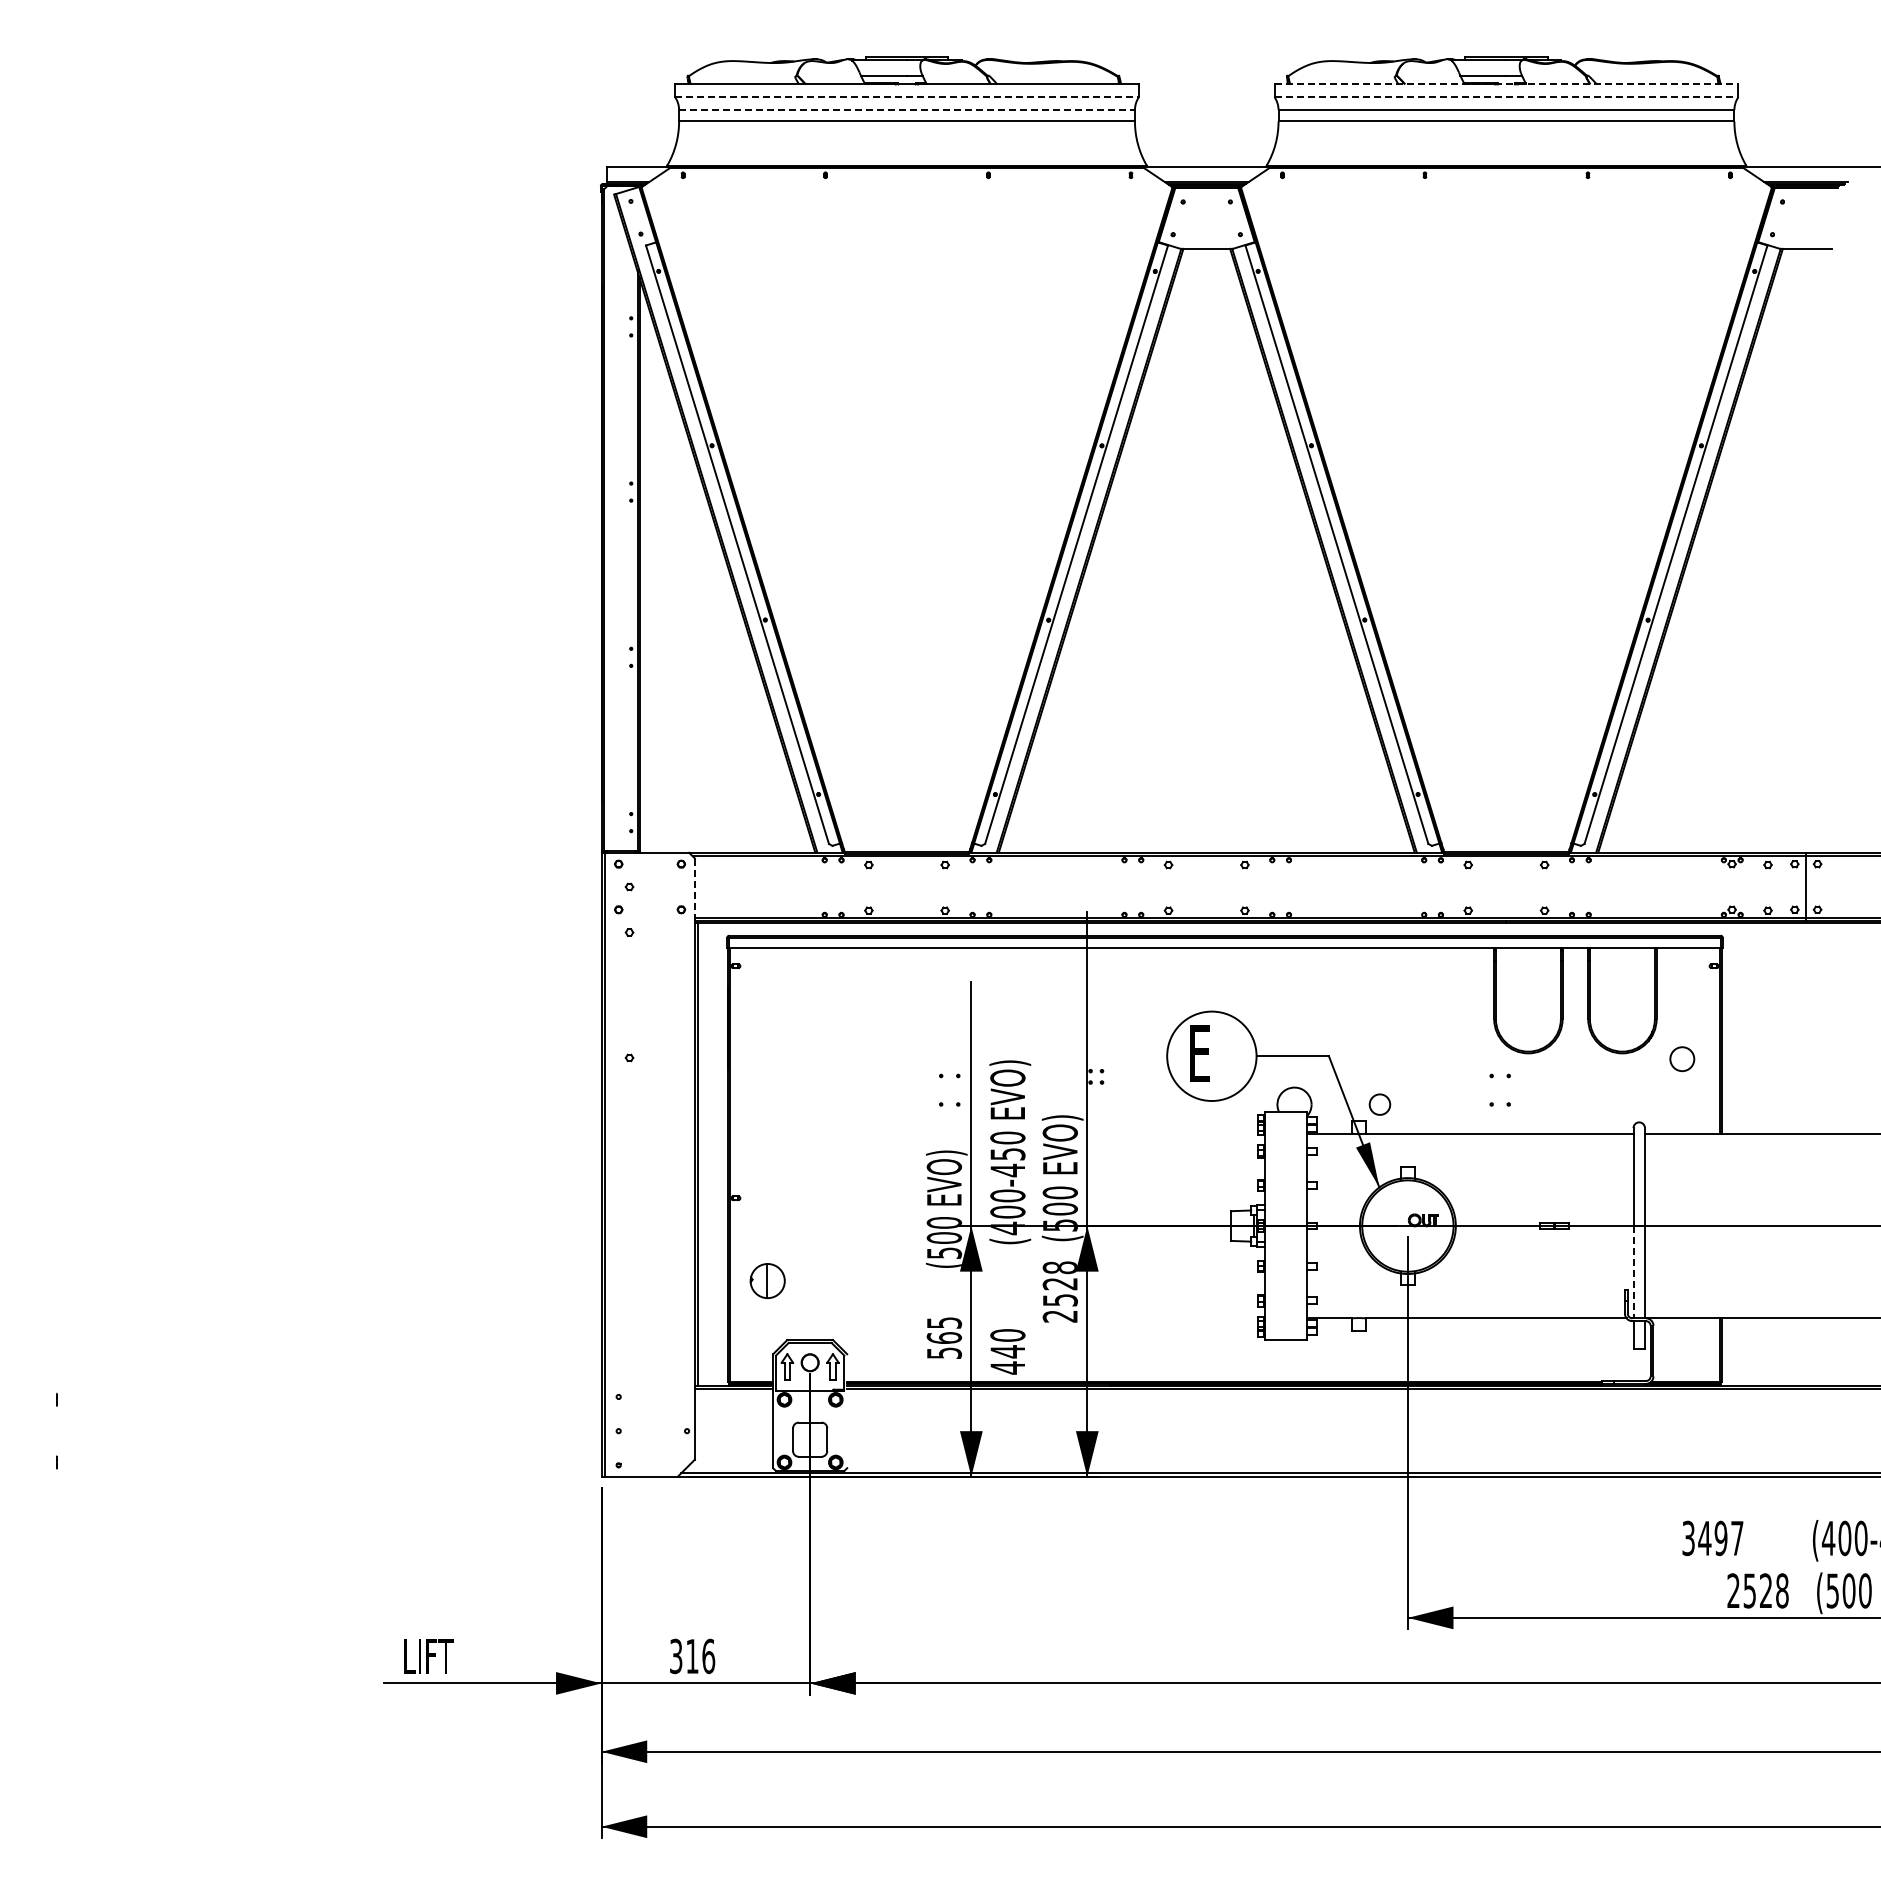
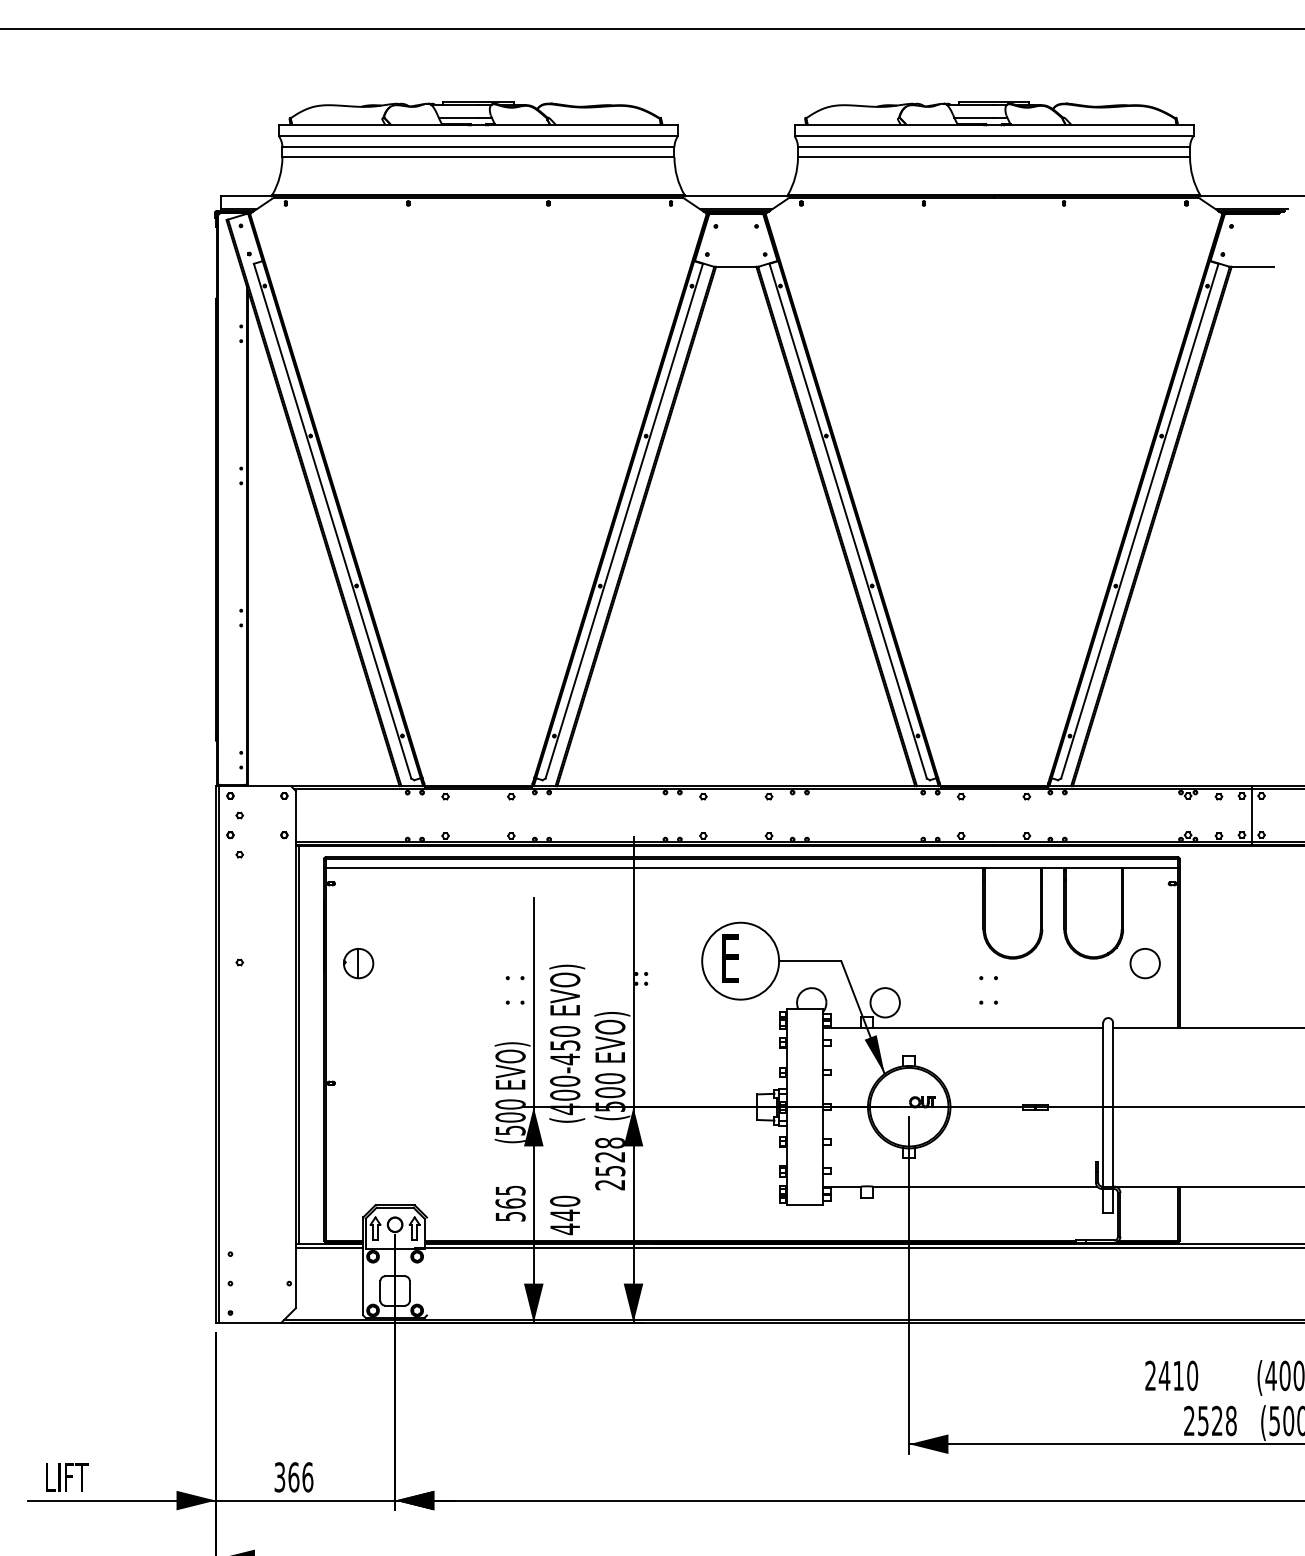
line: (1506, 84) -> (994, 125), dashed -> solid
line: (907, 97) -> (478, 136), dashed -> solid
line: (1506, 97) -> (994, 136), dashed -> solid
line: (907, 110) -> (478, 147), dashed -> solid
line: (694, 891) -> (295, 819), dashed -> solid
circle: (1682, 1059) -> (1145, 963), size x1.43
circle: (1379, 1104) -> (884, 1002), size x1.67
line: (1633, 1272) -> (1103, 1147), dashed -> solid
part: (767, 1281) -> (358, 963), moved
text: (1712, 1538) -> (1171, 1375), 3497 -> 2410
text: (692, 1656) -> (293, 1477), 316 -> 366

